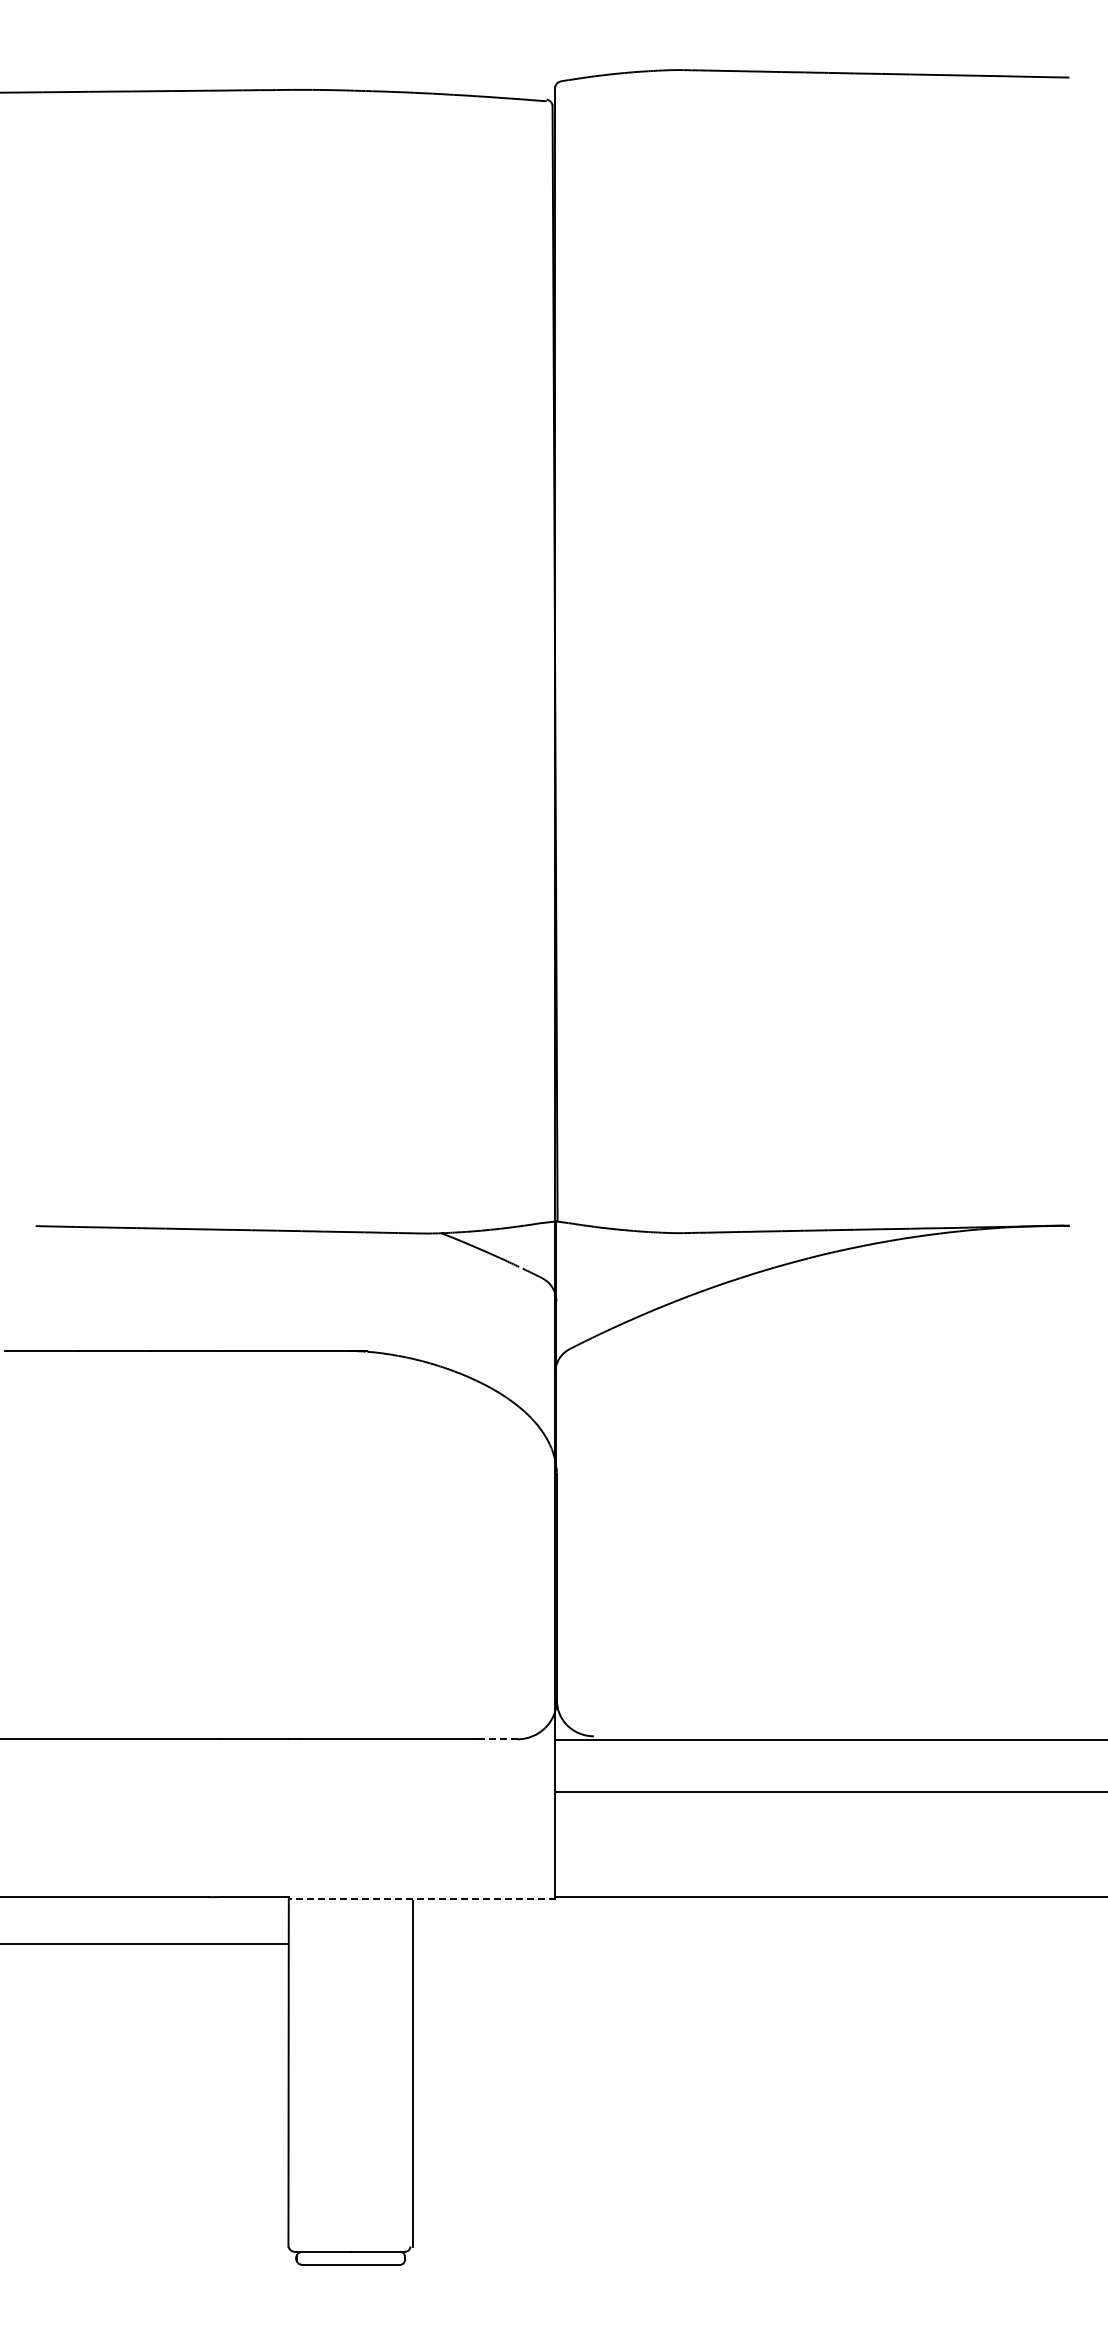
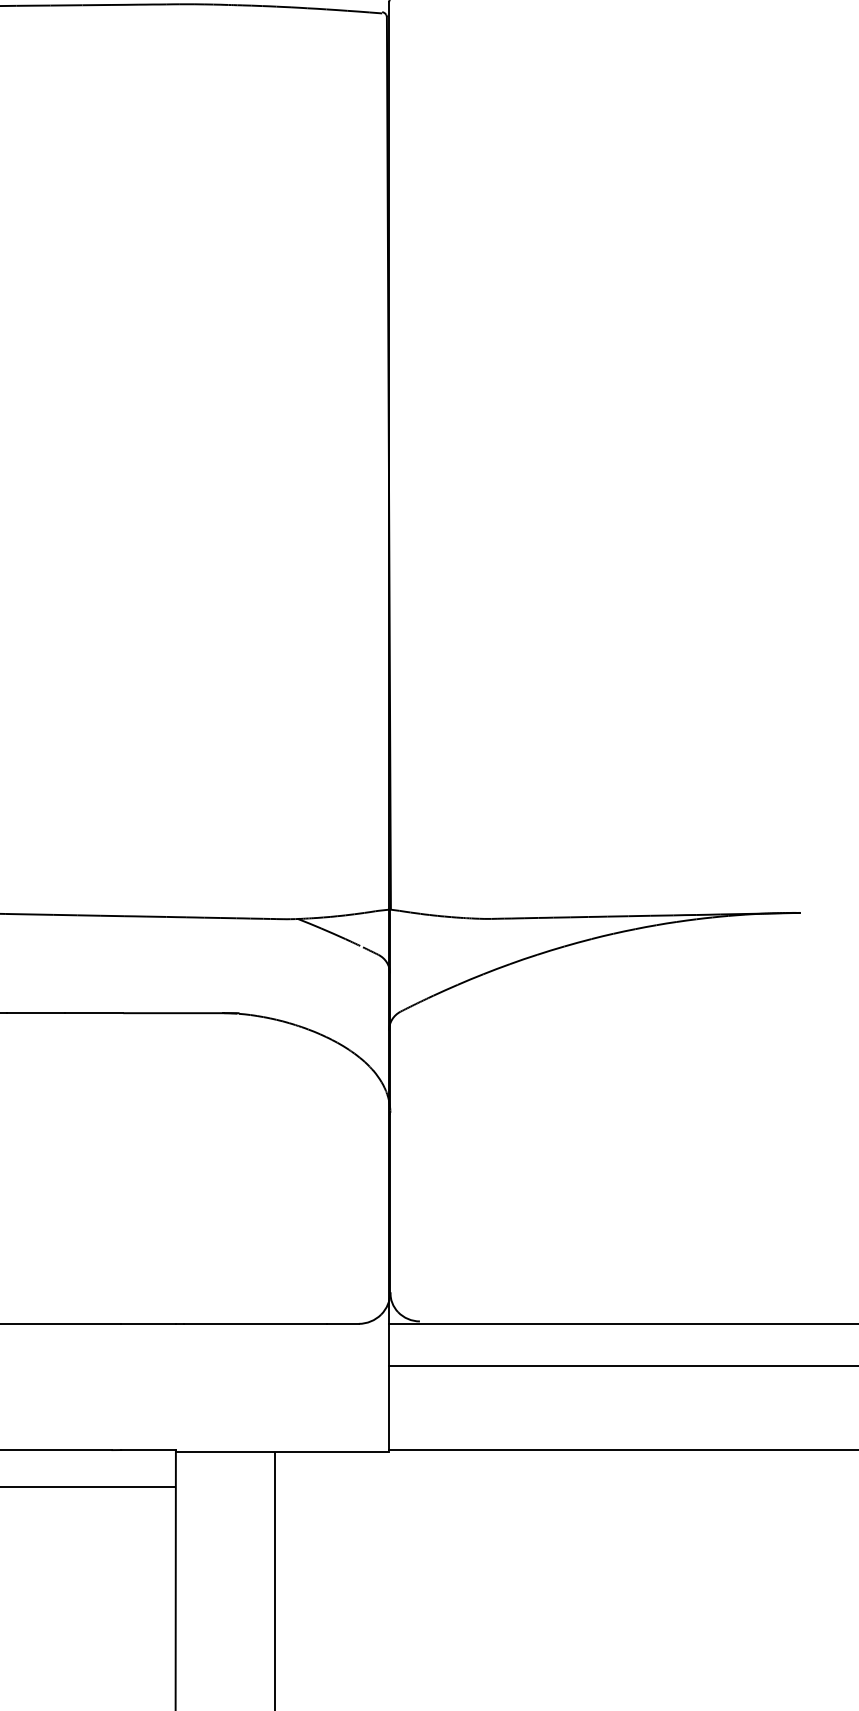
line: (497, 1739) -> (342, 1323), dashed -> solid
line: (422, 1899) -> (282, 1451), dashed -> solid

